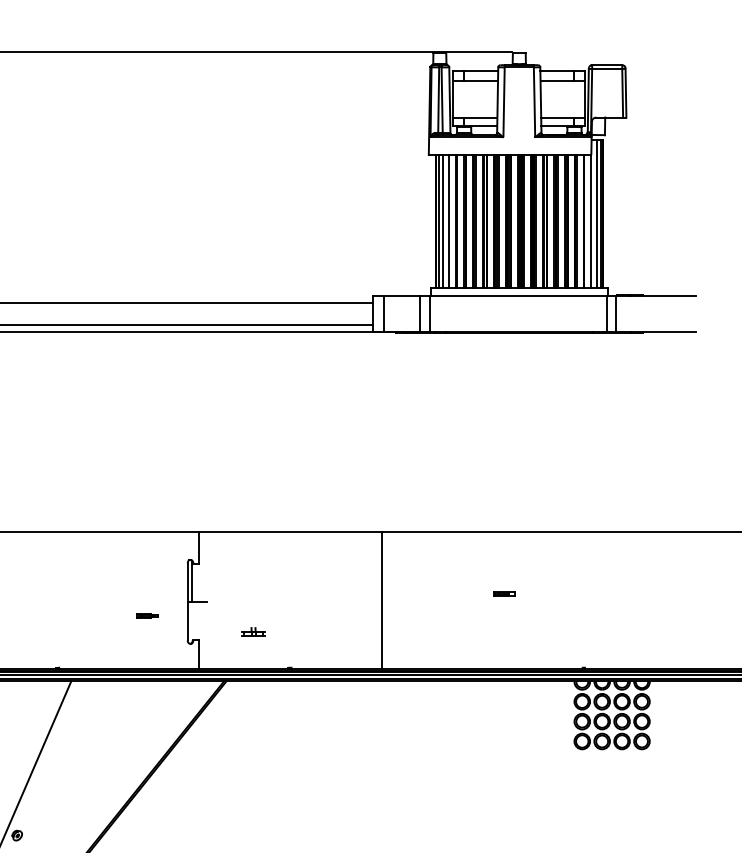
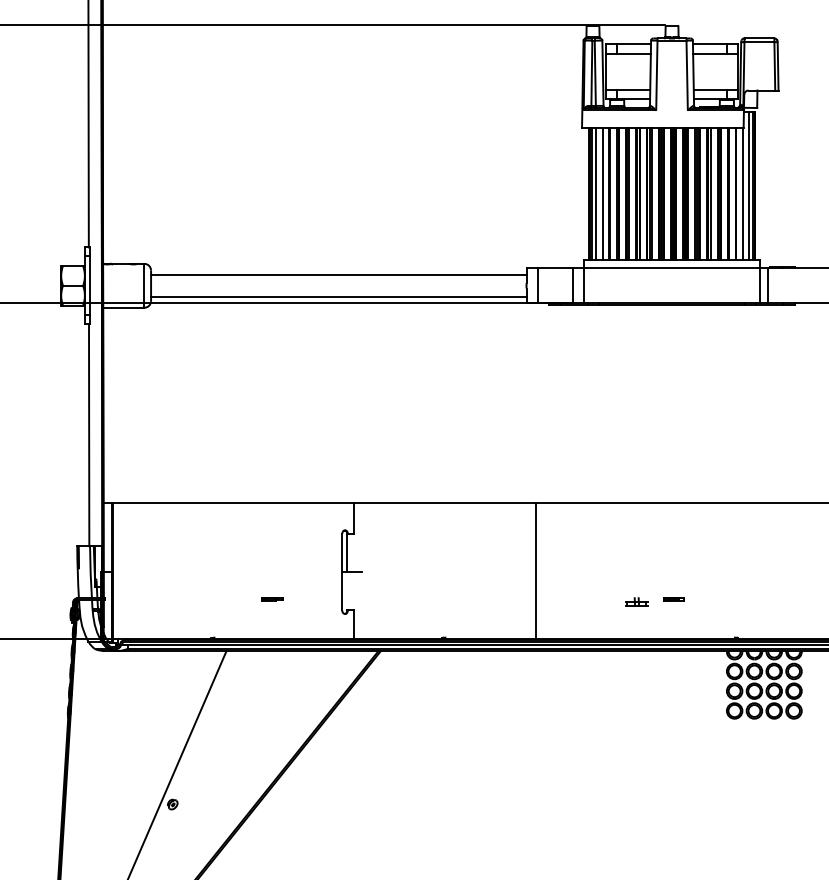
line: (503, 594) -> (673, 599), moved
line: (147, 616) -> (272, 599), moved
part: (253, 631) -> (636, 601), moved

